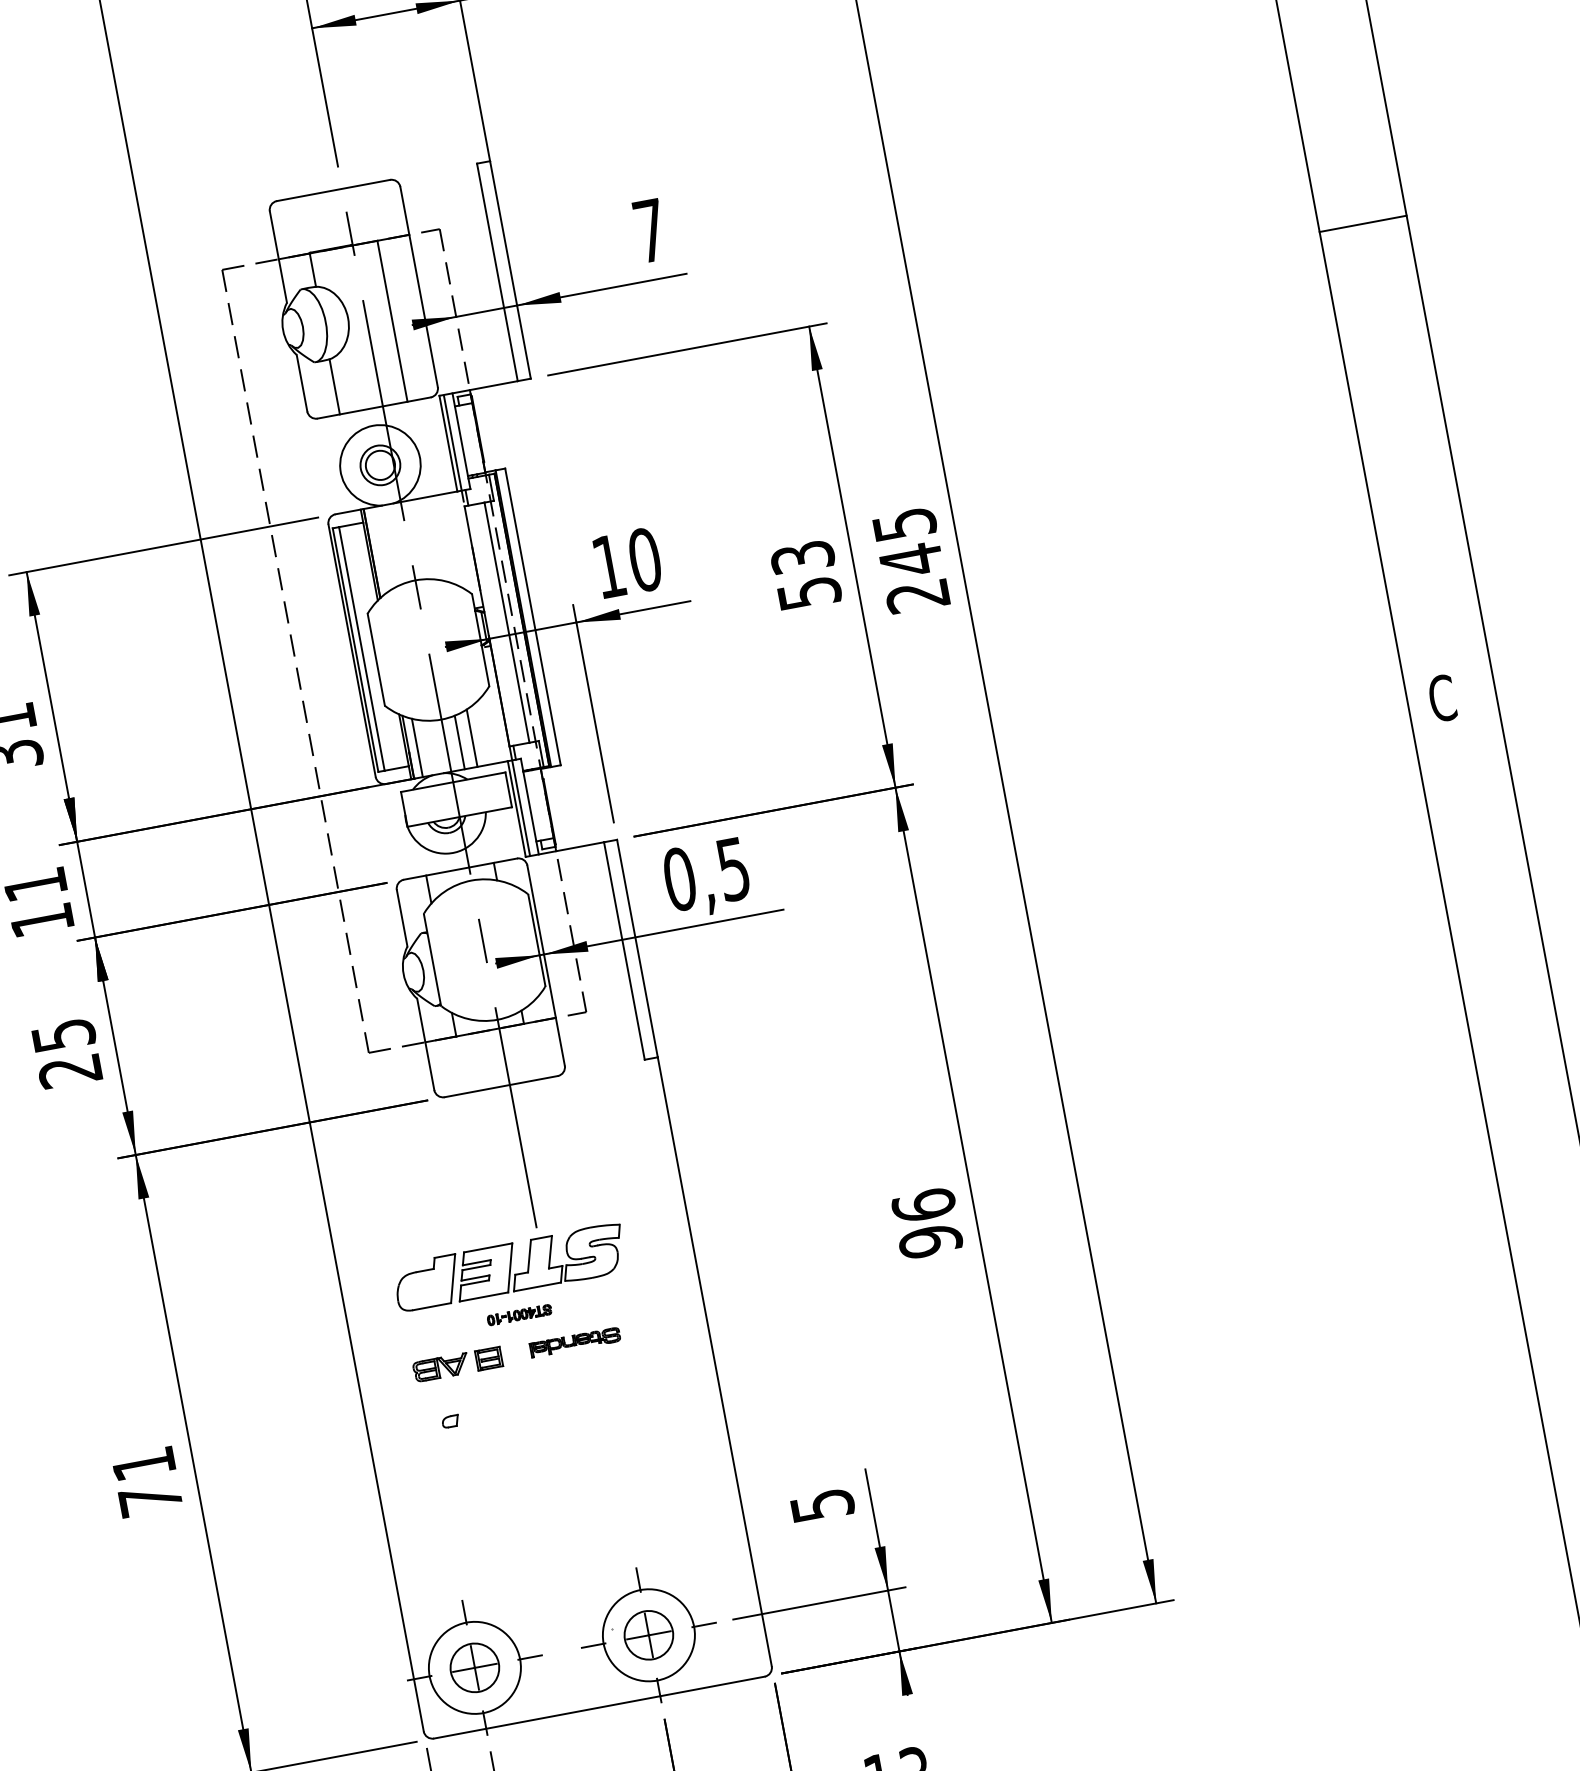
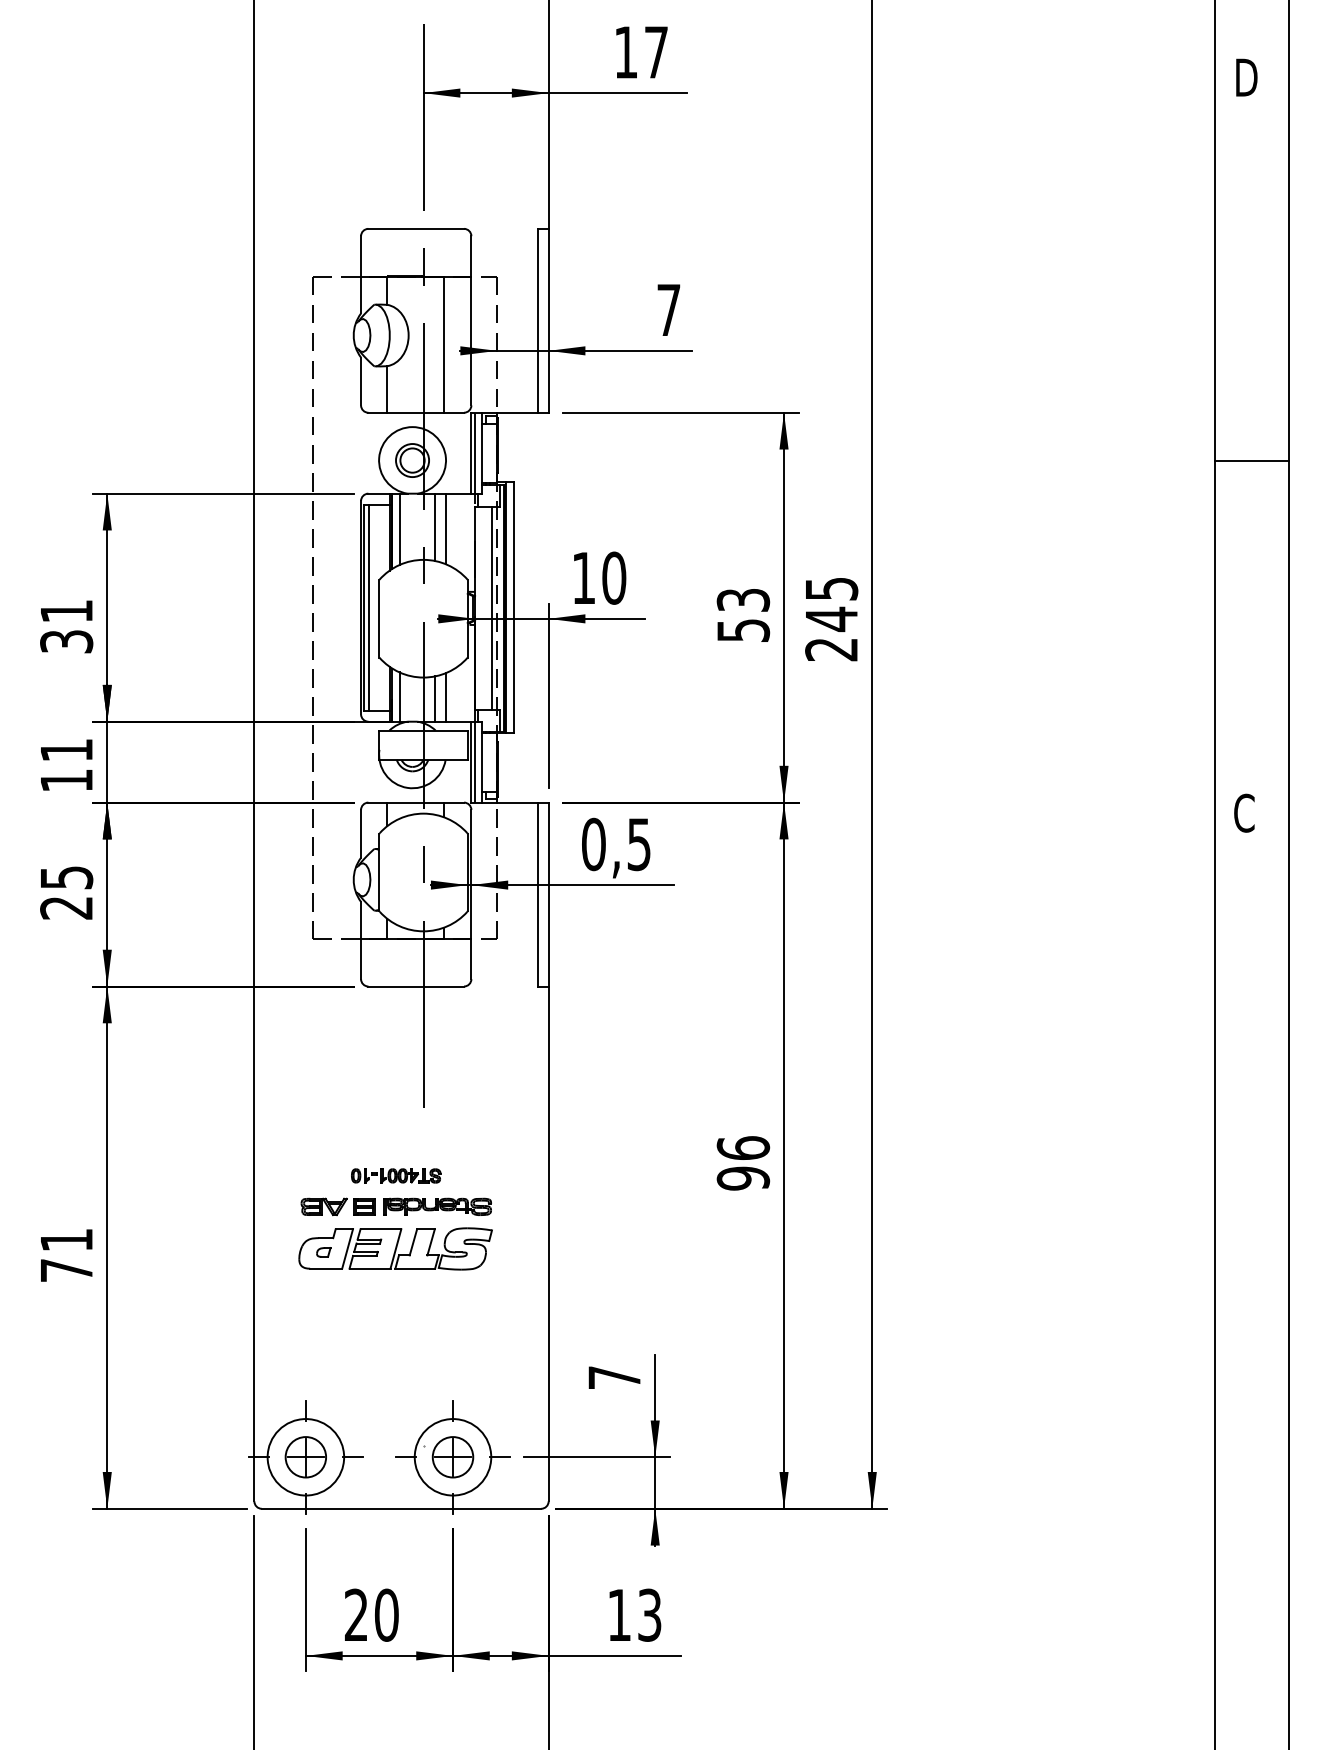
line: (1362, 224) -> (1251, 460), moved
line: (422, 538) -> (435, 526), added
line: (434, 538) -> (445, 528), added
line: (380, 549) -> (399, 529), added
part: (509, 1267) -> (395, 1248), moved
part: (519, 1314) -> (396, 1175), size x1.67
part: (575, 1342) -> (437, 1206), size x1.43
text: (822, 1505) -> (614, 1377), 5 -> 7

